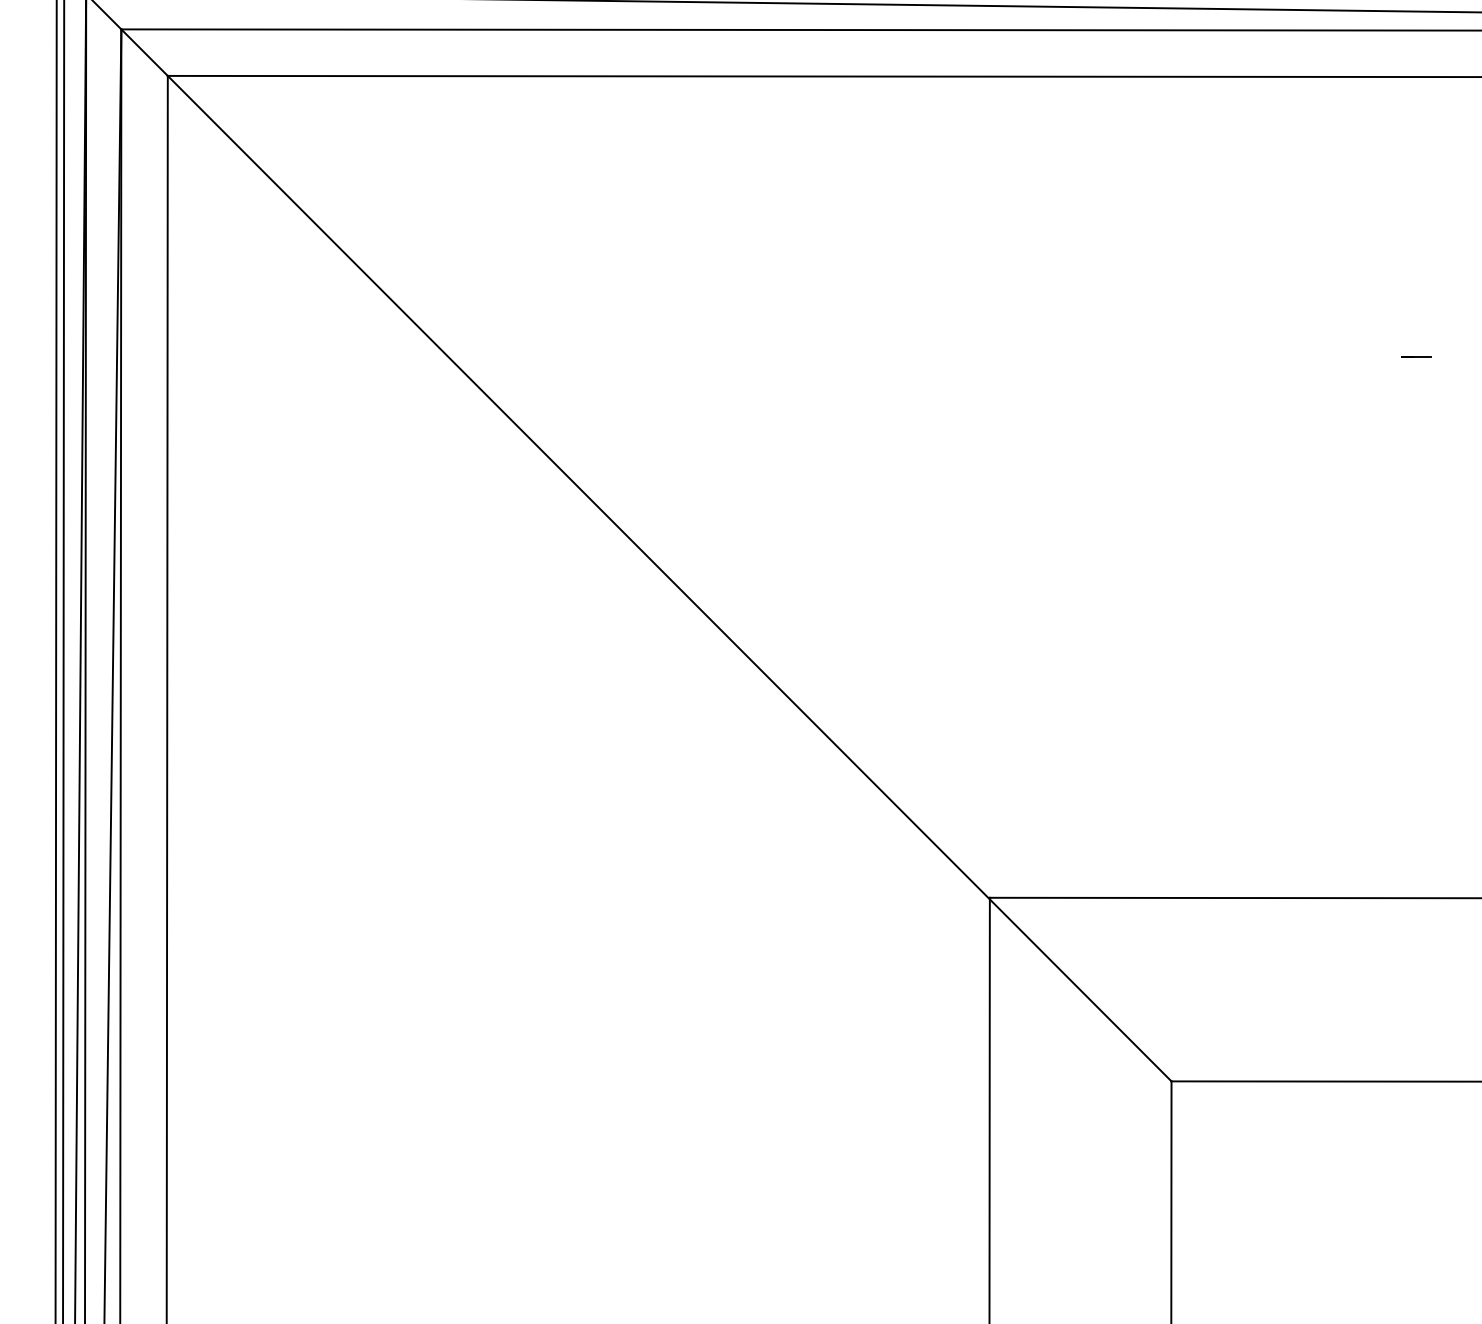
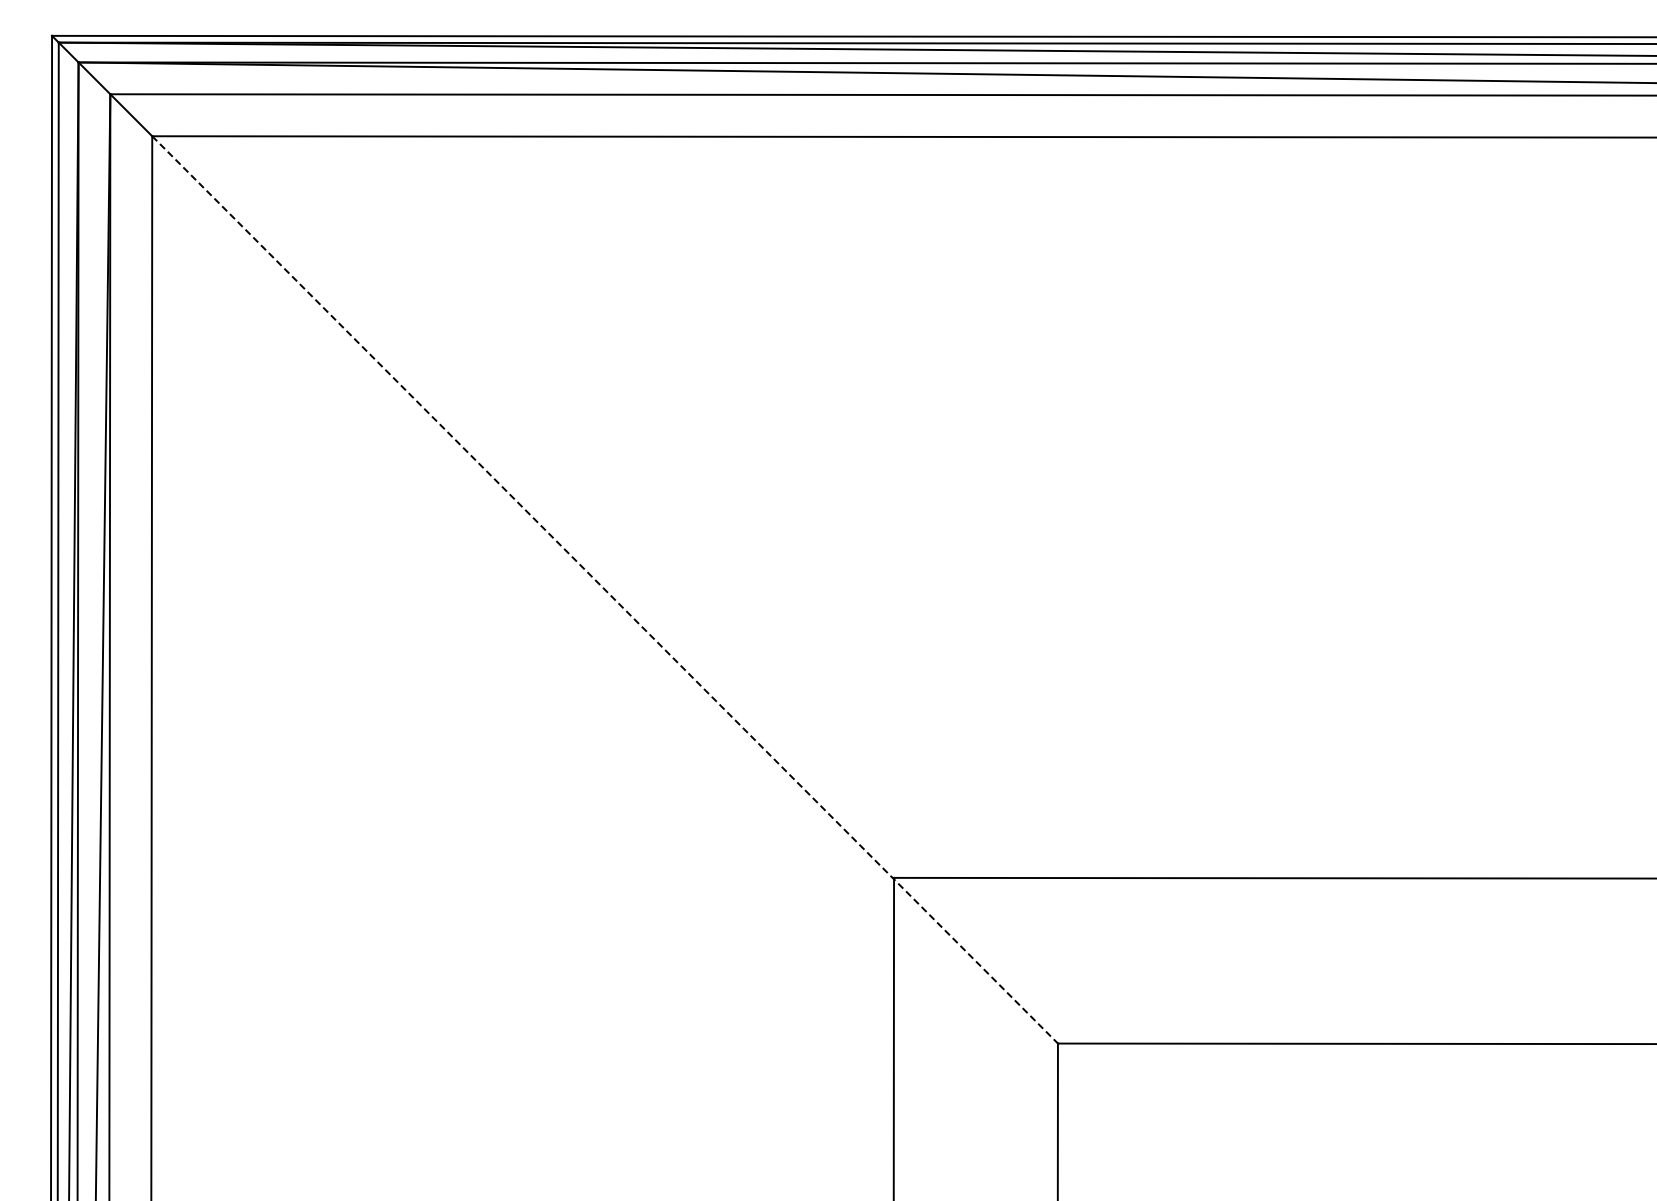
line: (1415, 356) -> (1278, 389), removed
line: (670, 578) -> (605, 589), solid -> dashed

